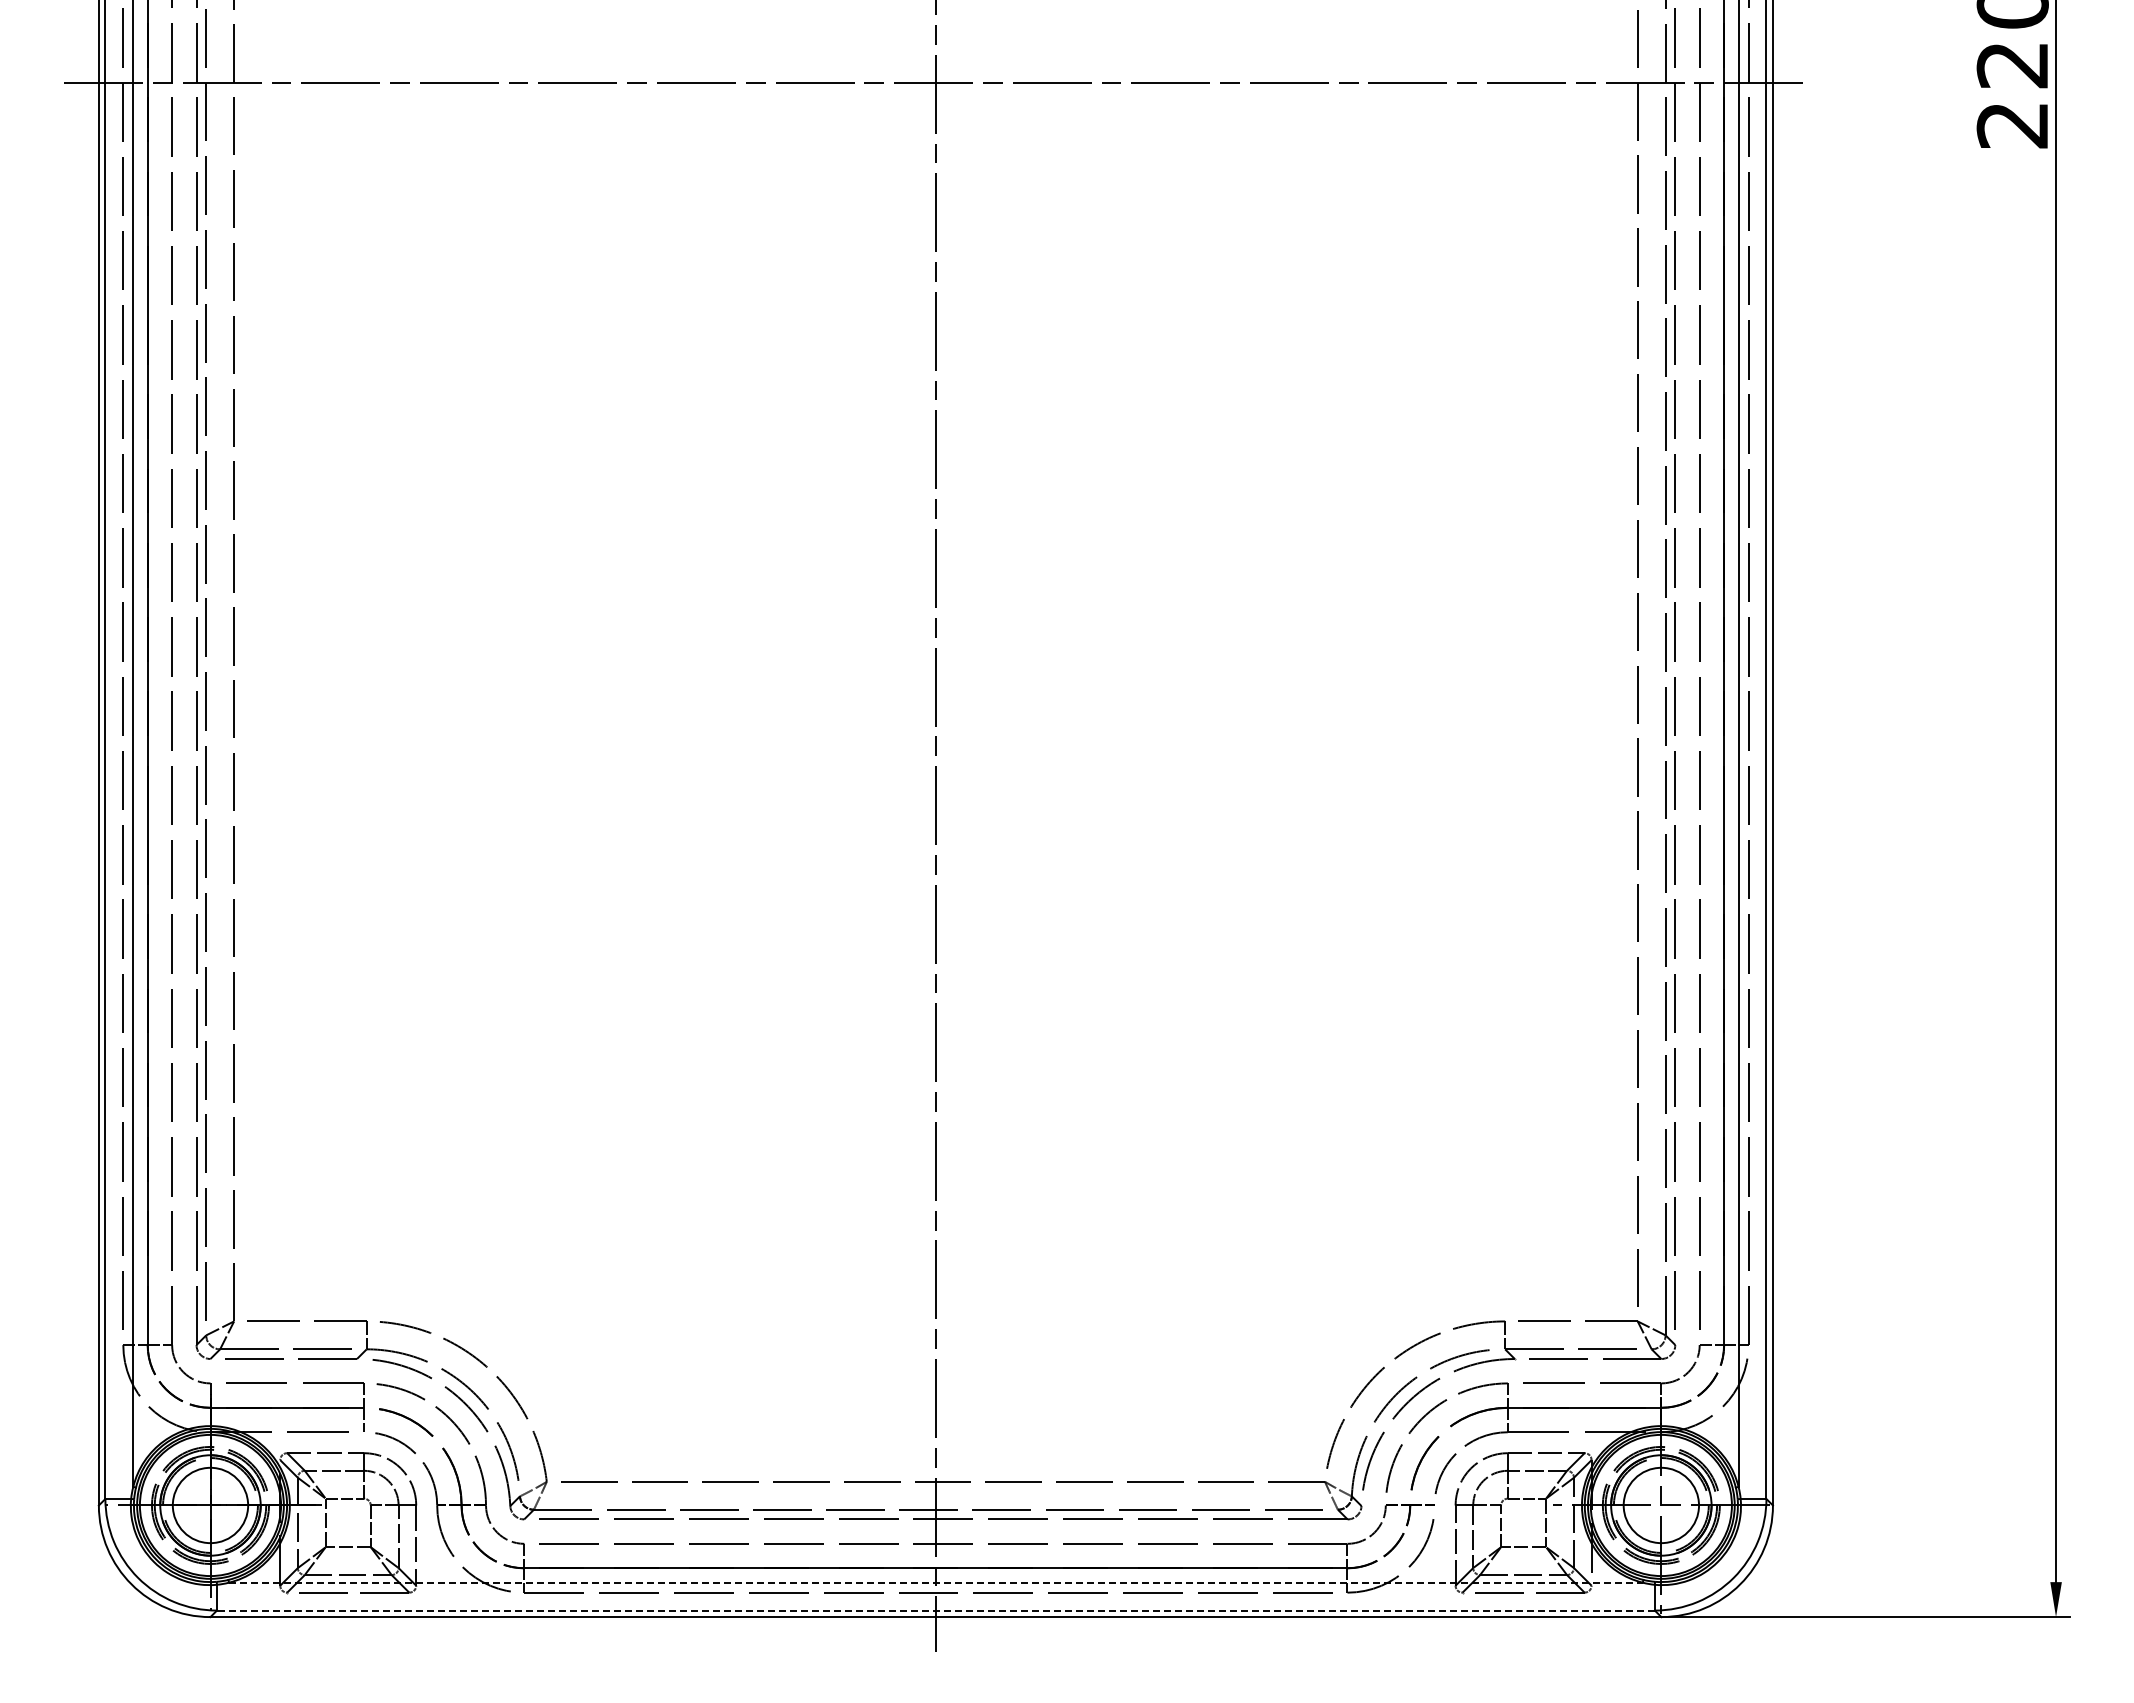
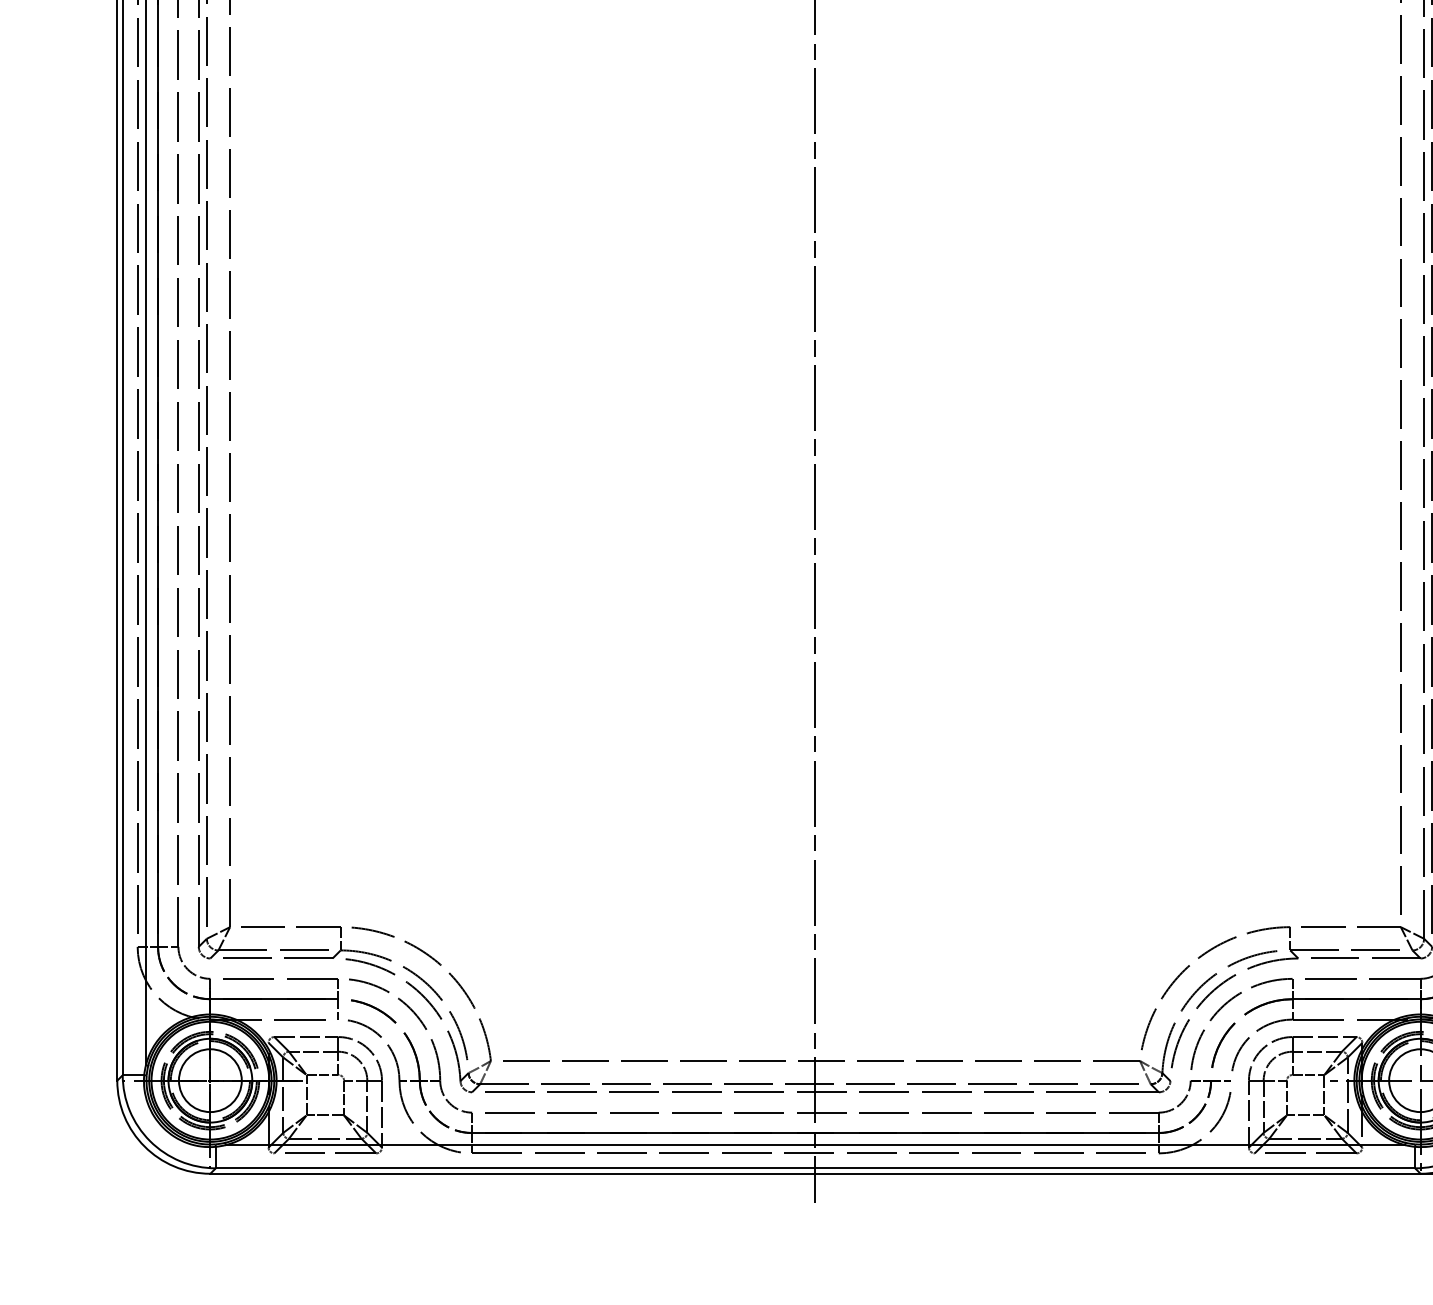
line: (935, 1582) -> (815, 1144), dashed -> solid
line: (935, 1610) -> (815, 1168), dashed -> solid

